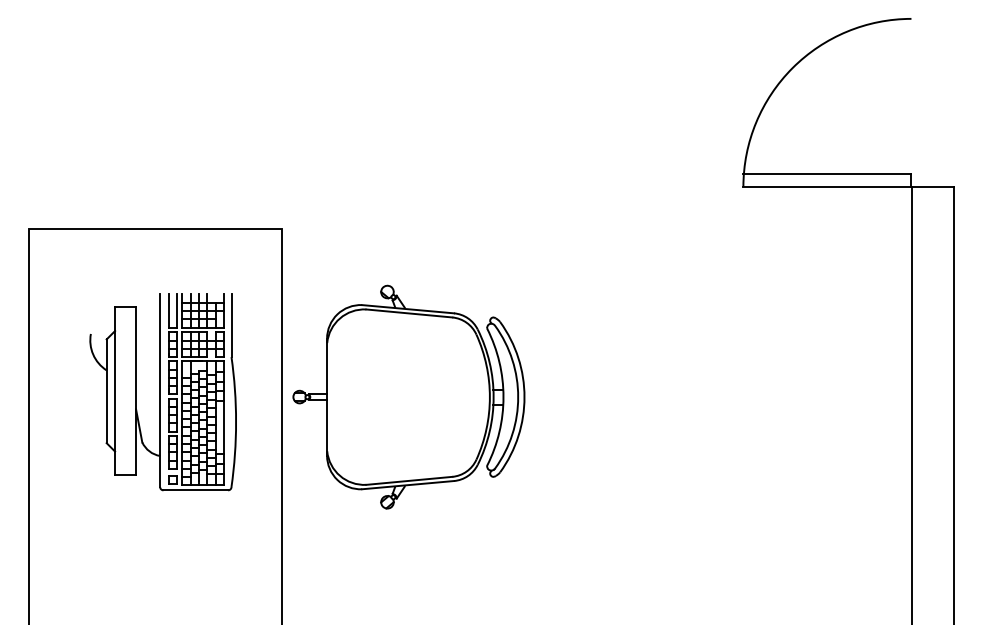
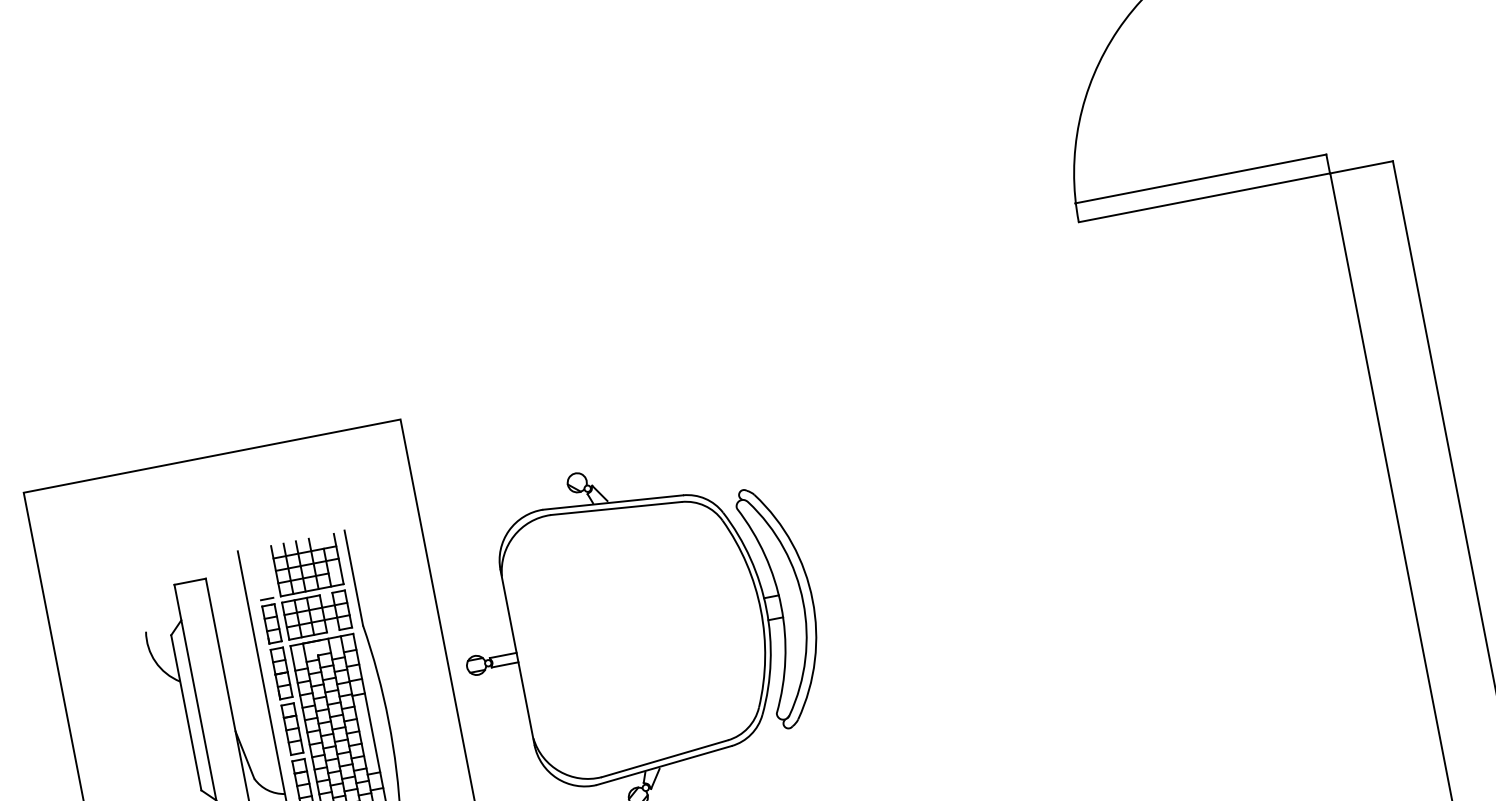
line: (168, 311) -> (255, 575), removed
line: (177, 311) -> (268, 572), removed

